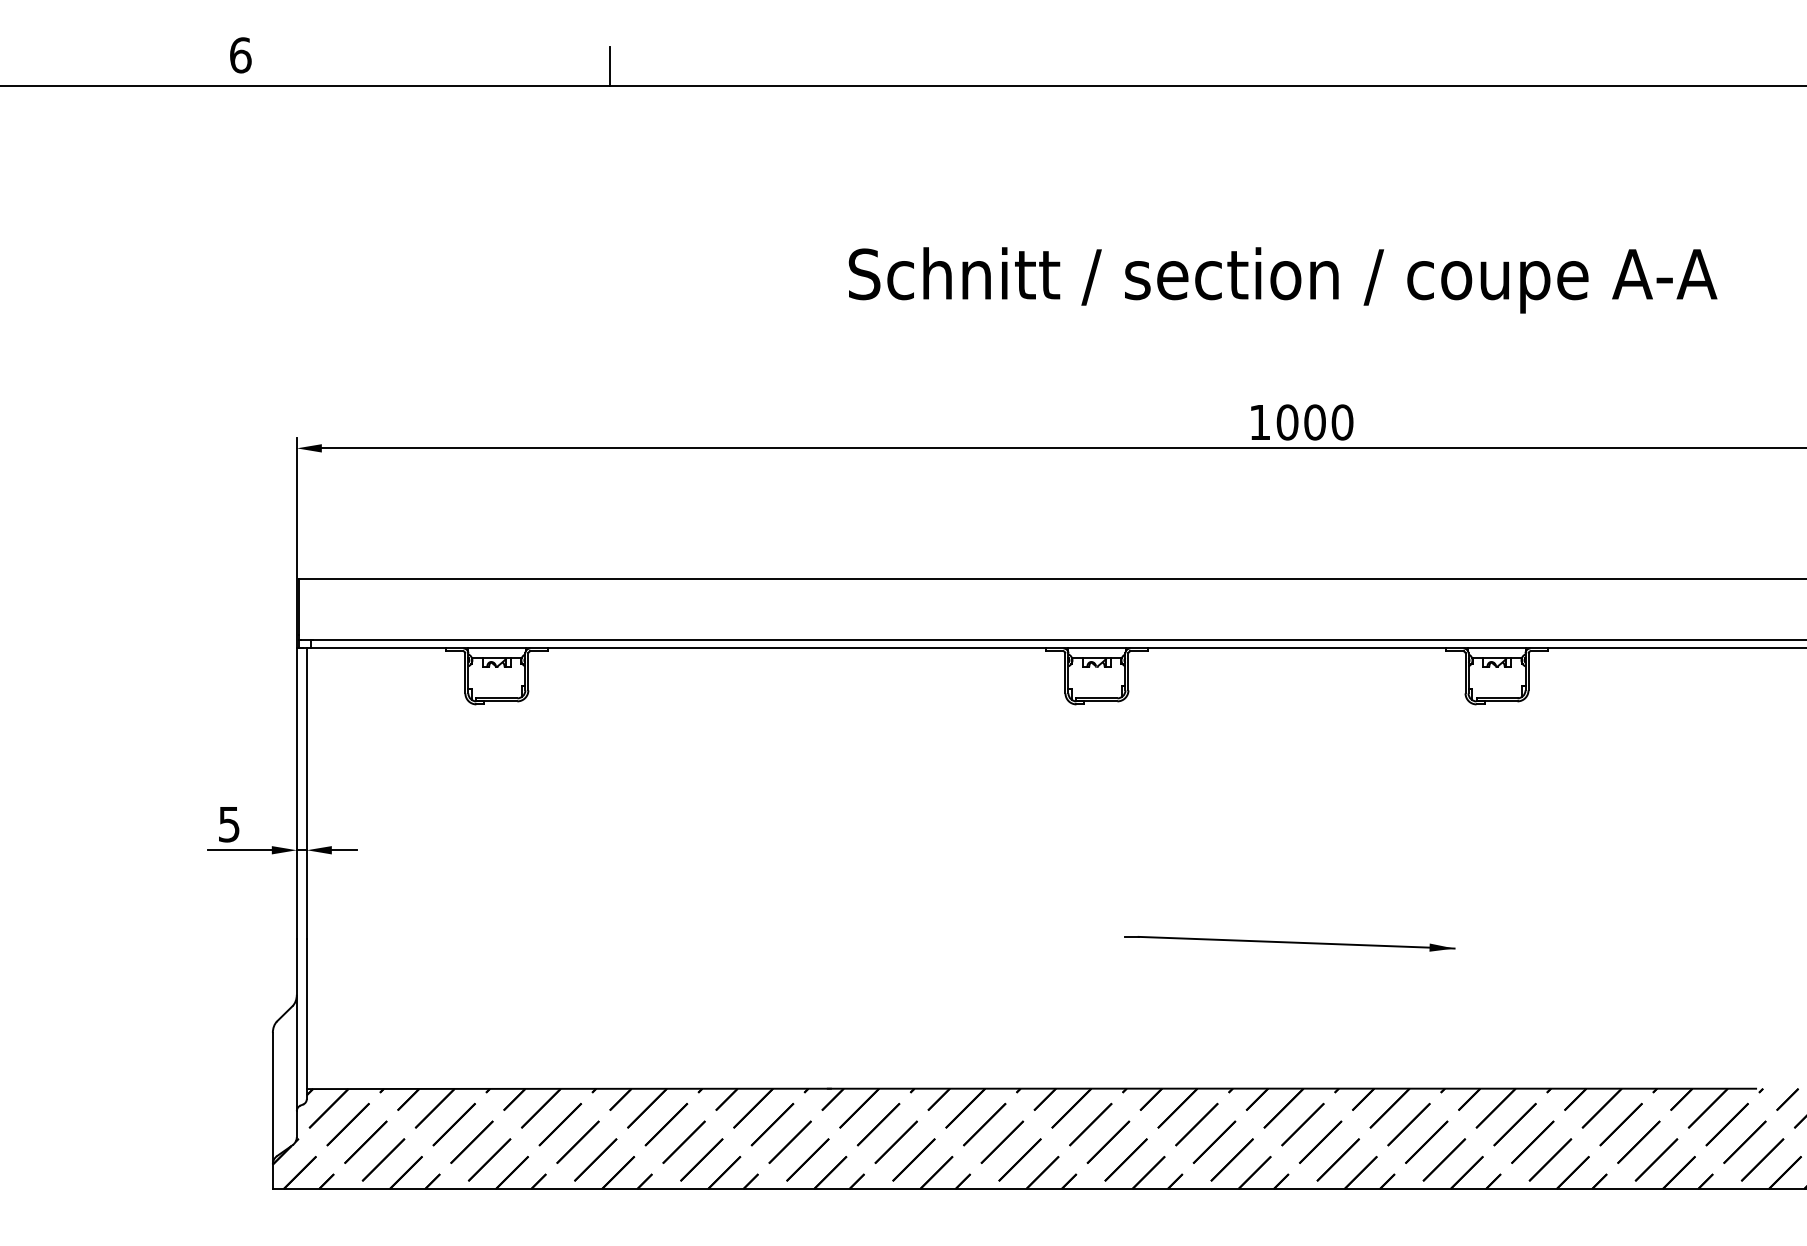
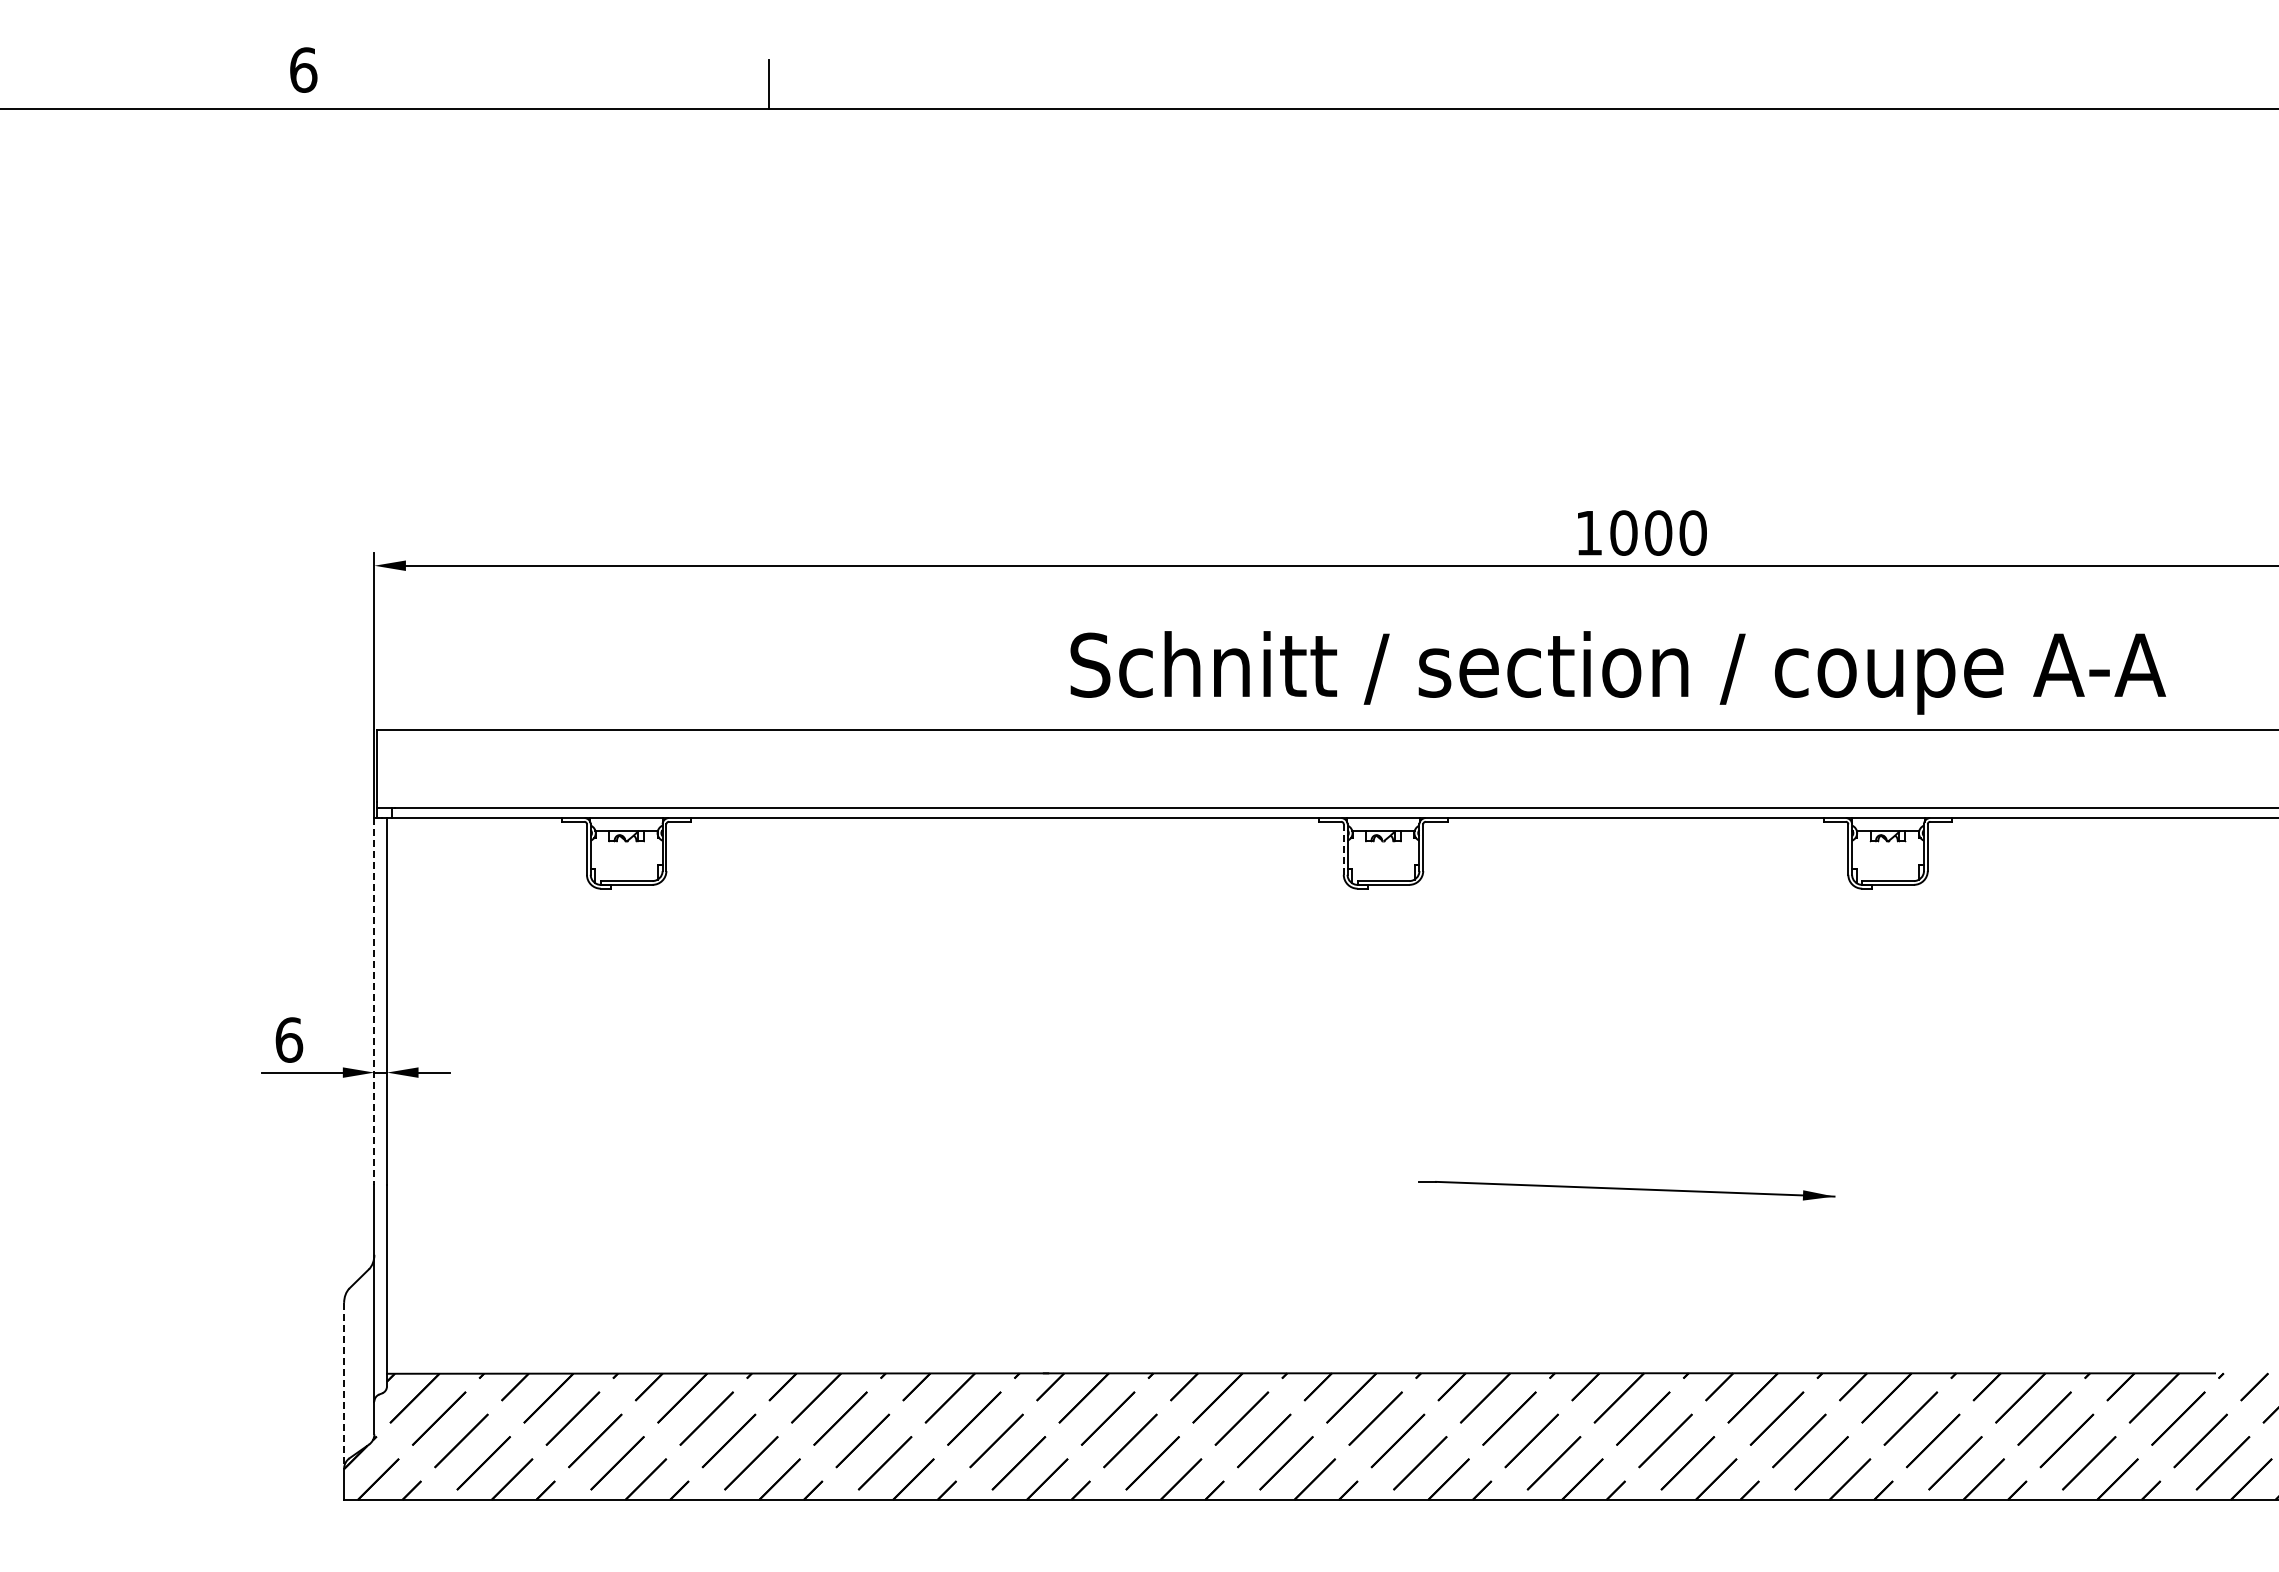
text: (1283, 280) -> (1618, 672), moved
line: (1065, 673) -> (1343, 849), solid -> dashed
line: (296, 793) -> (374, 1001), solid -> dashed
text: (229, 824) -> (289, 1039), 5 -> 6
line: (273, 1098) -> (344, 1385), solid -> dashed

